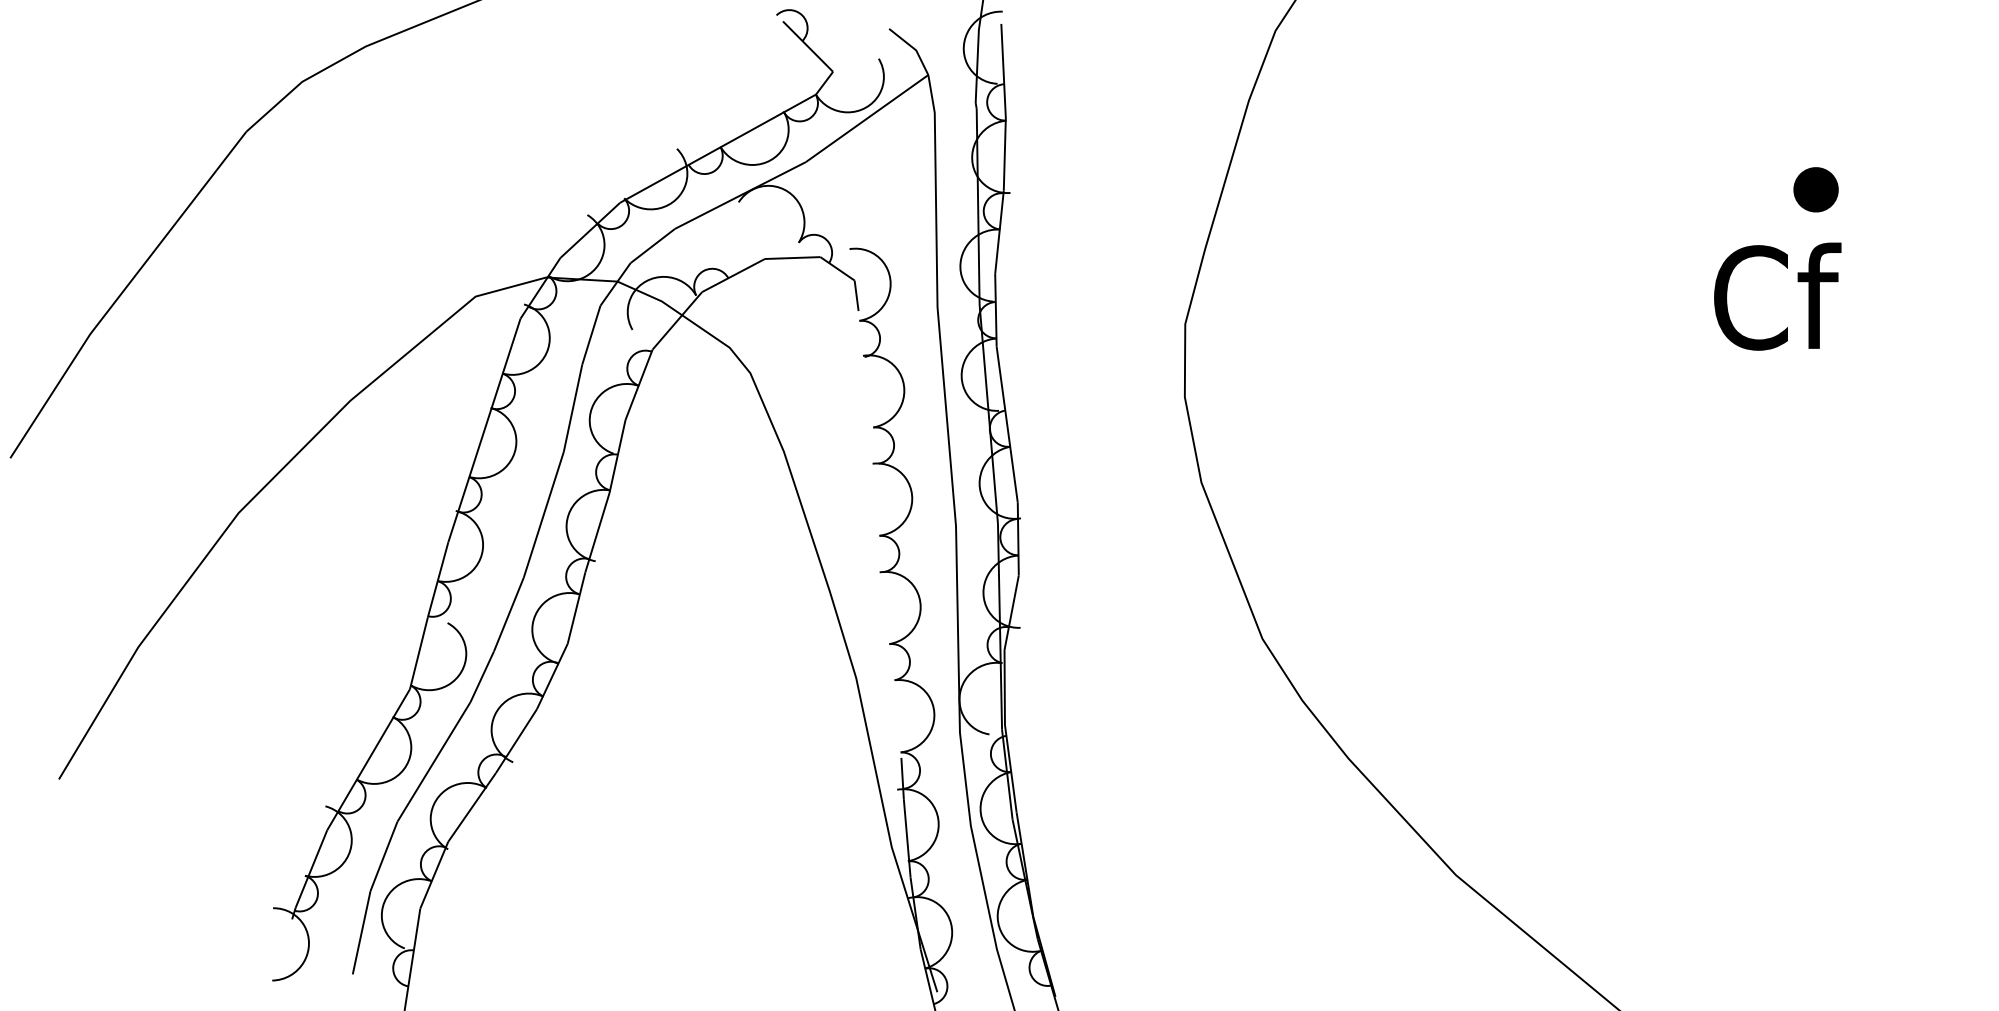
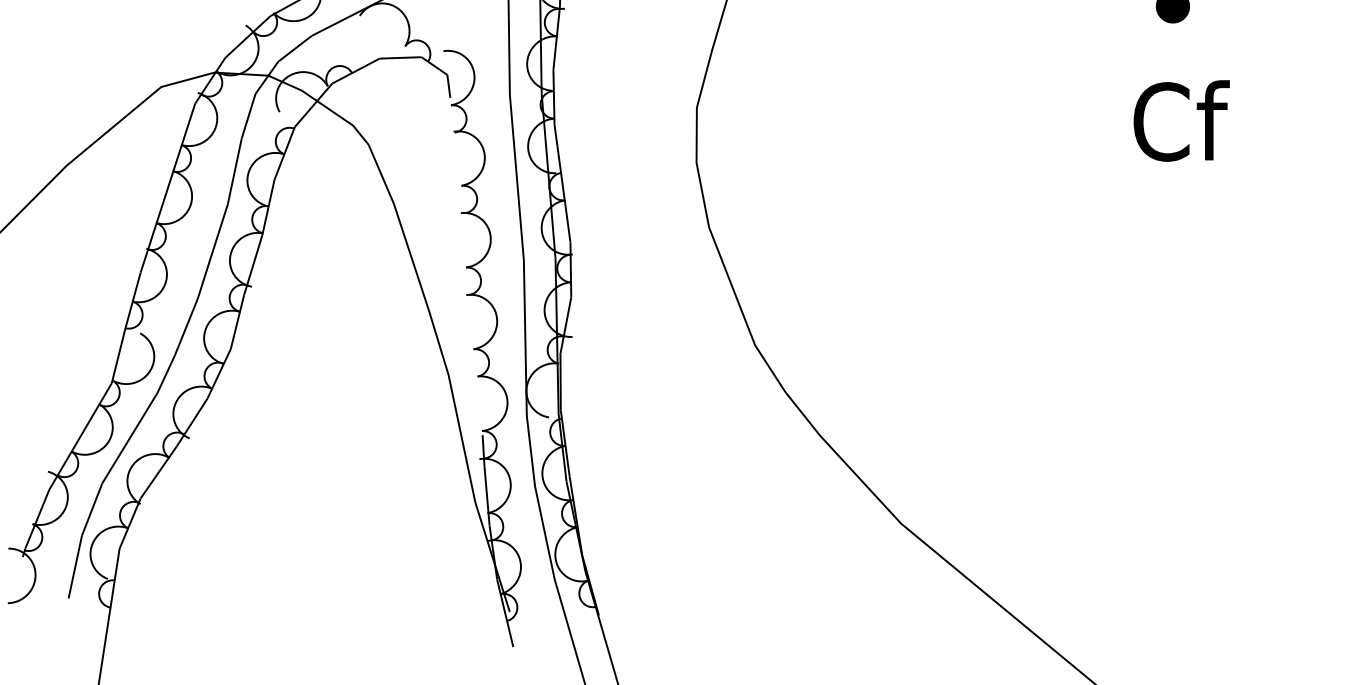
text: (1777, 296) -> (1181, 120), moved

